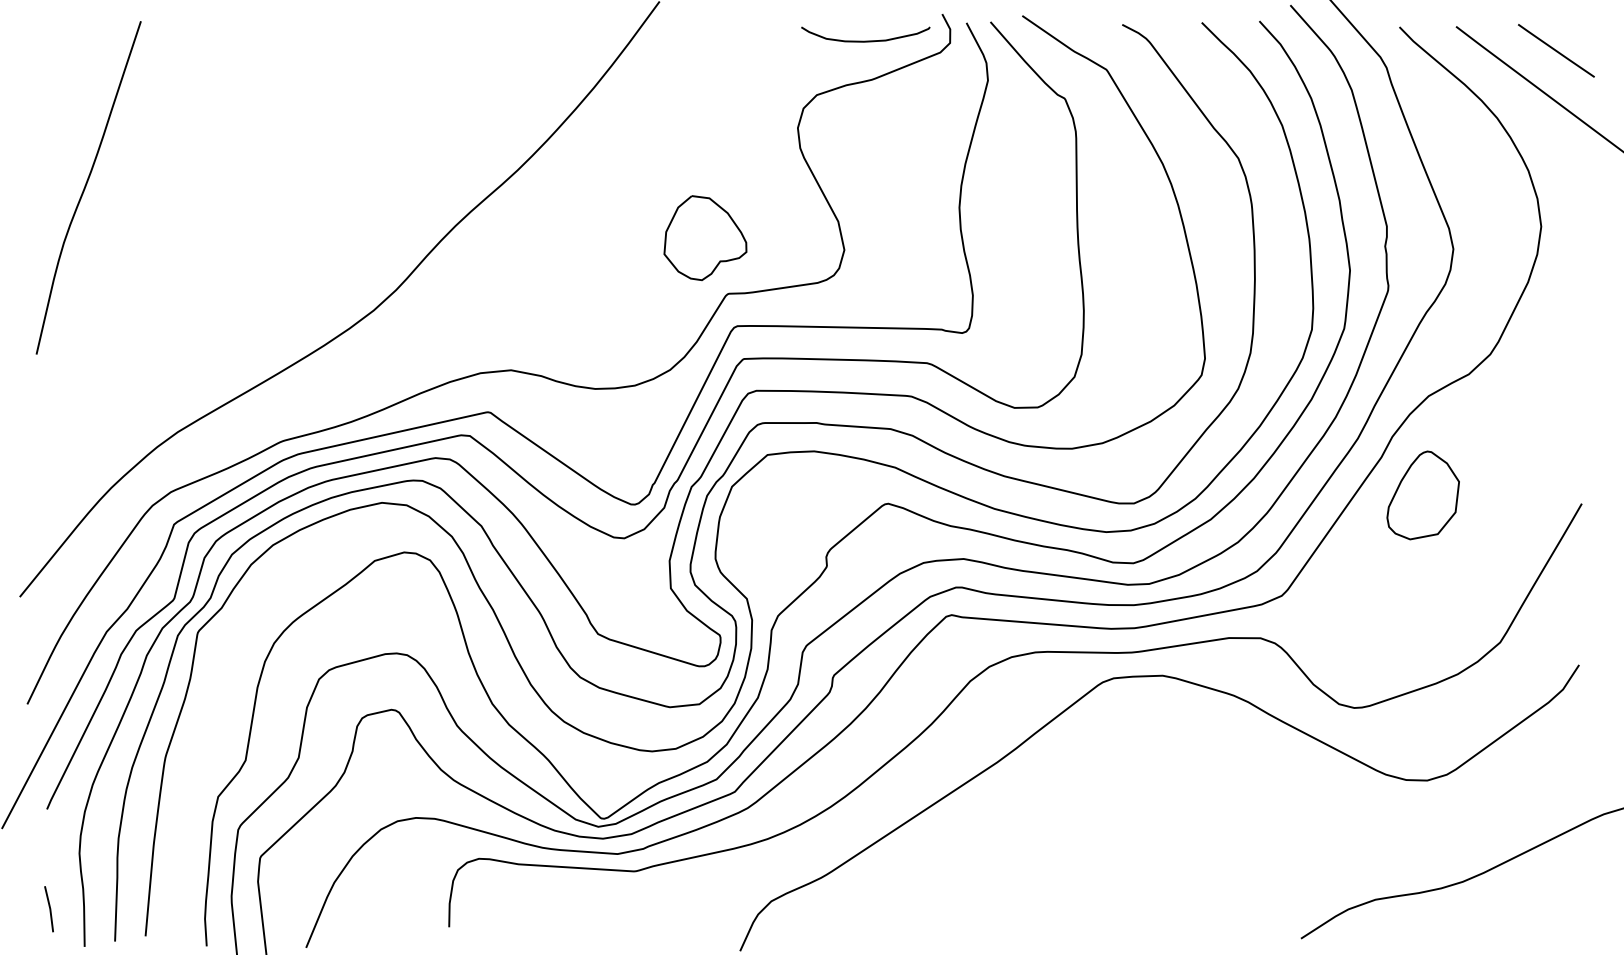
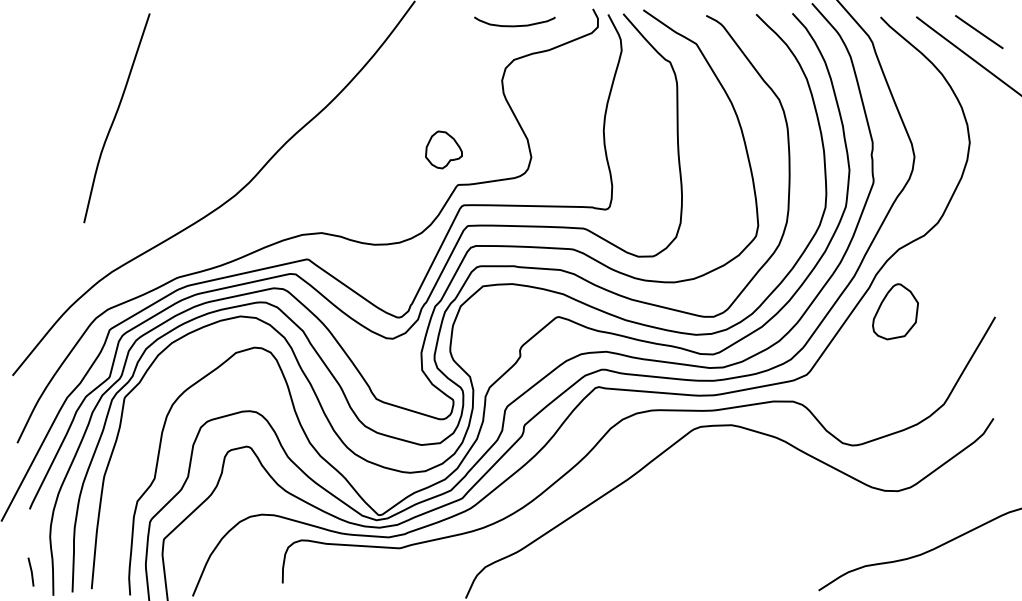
curve: (865, 40) -> (514, 25), moved
curve: (86, 188) -> (115, 118), moved
part: (704, 237) -> (443, 149), size x0.7

